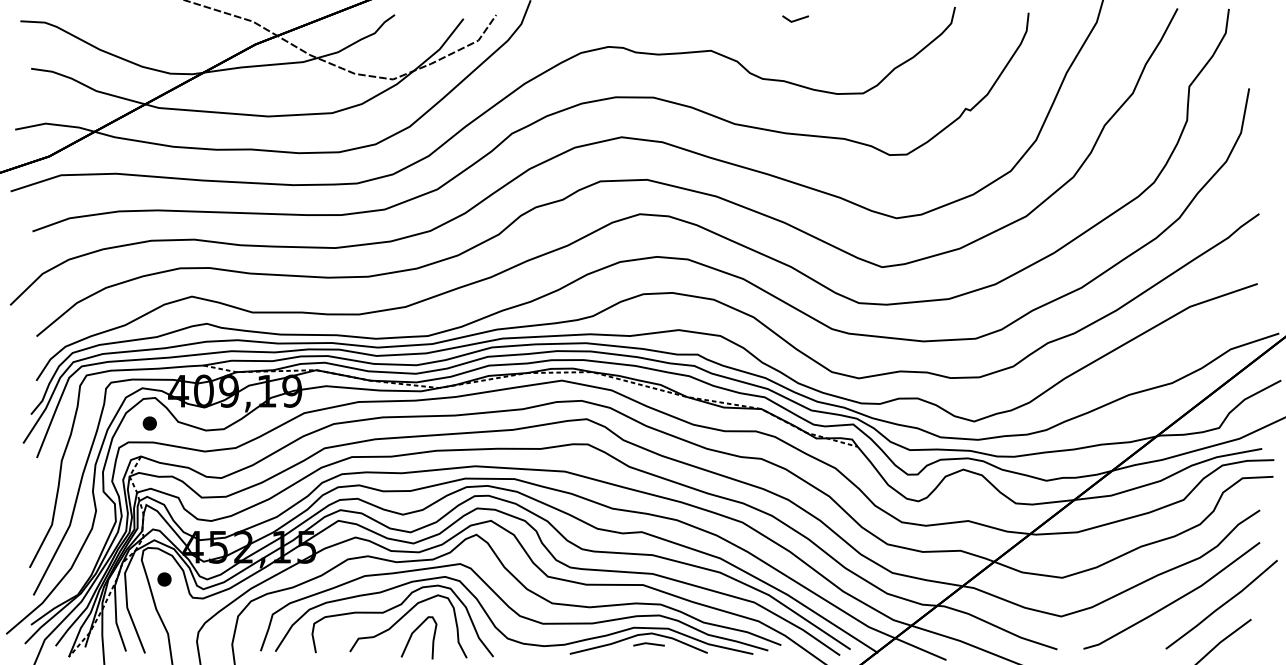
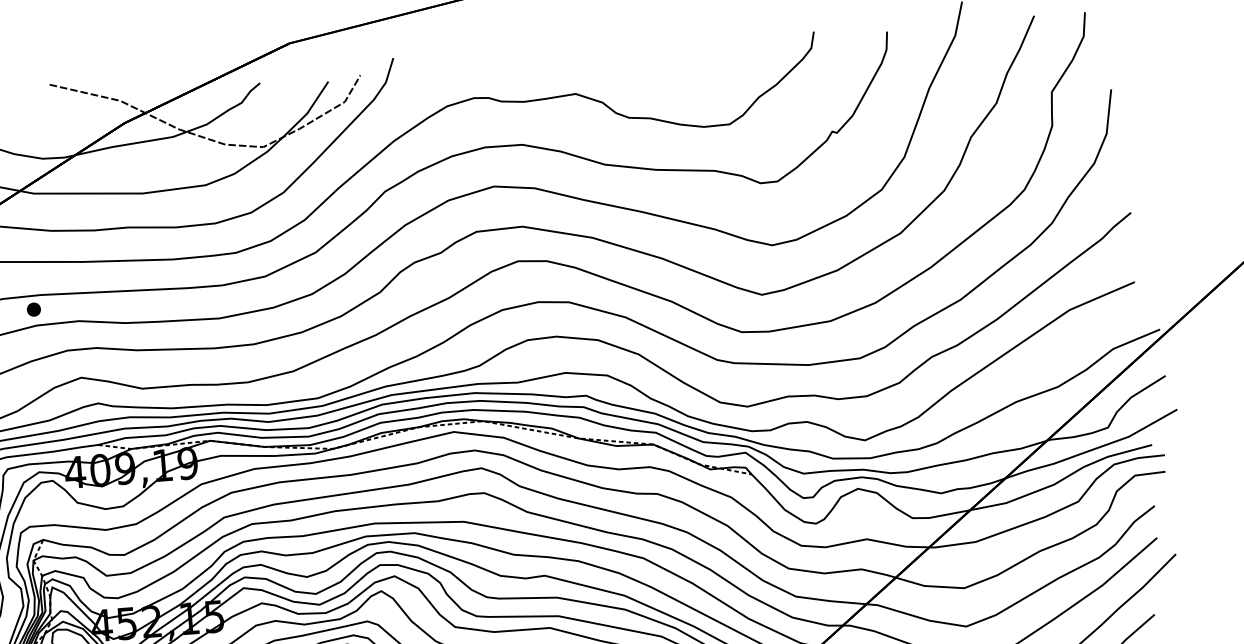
line: (795, 19) -> (656, 56), removed
part: (149, 423) -> (33, 309), moved

